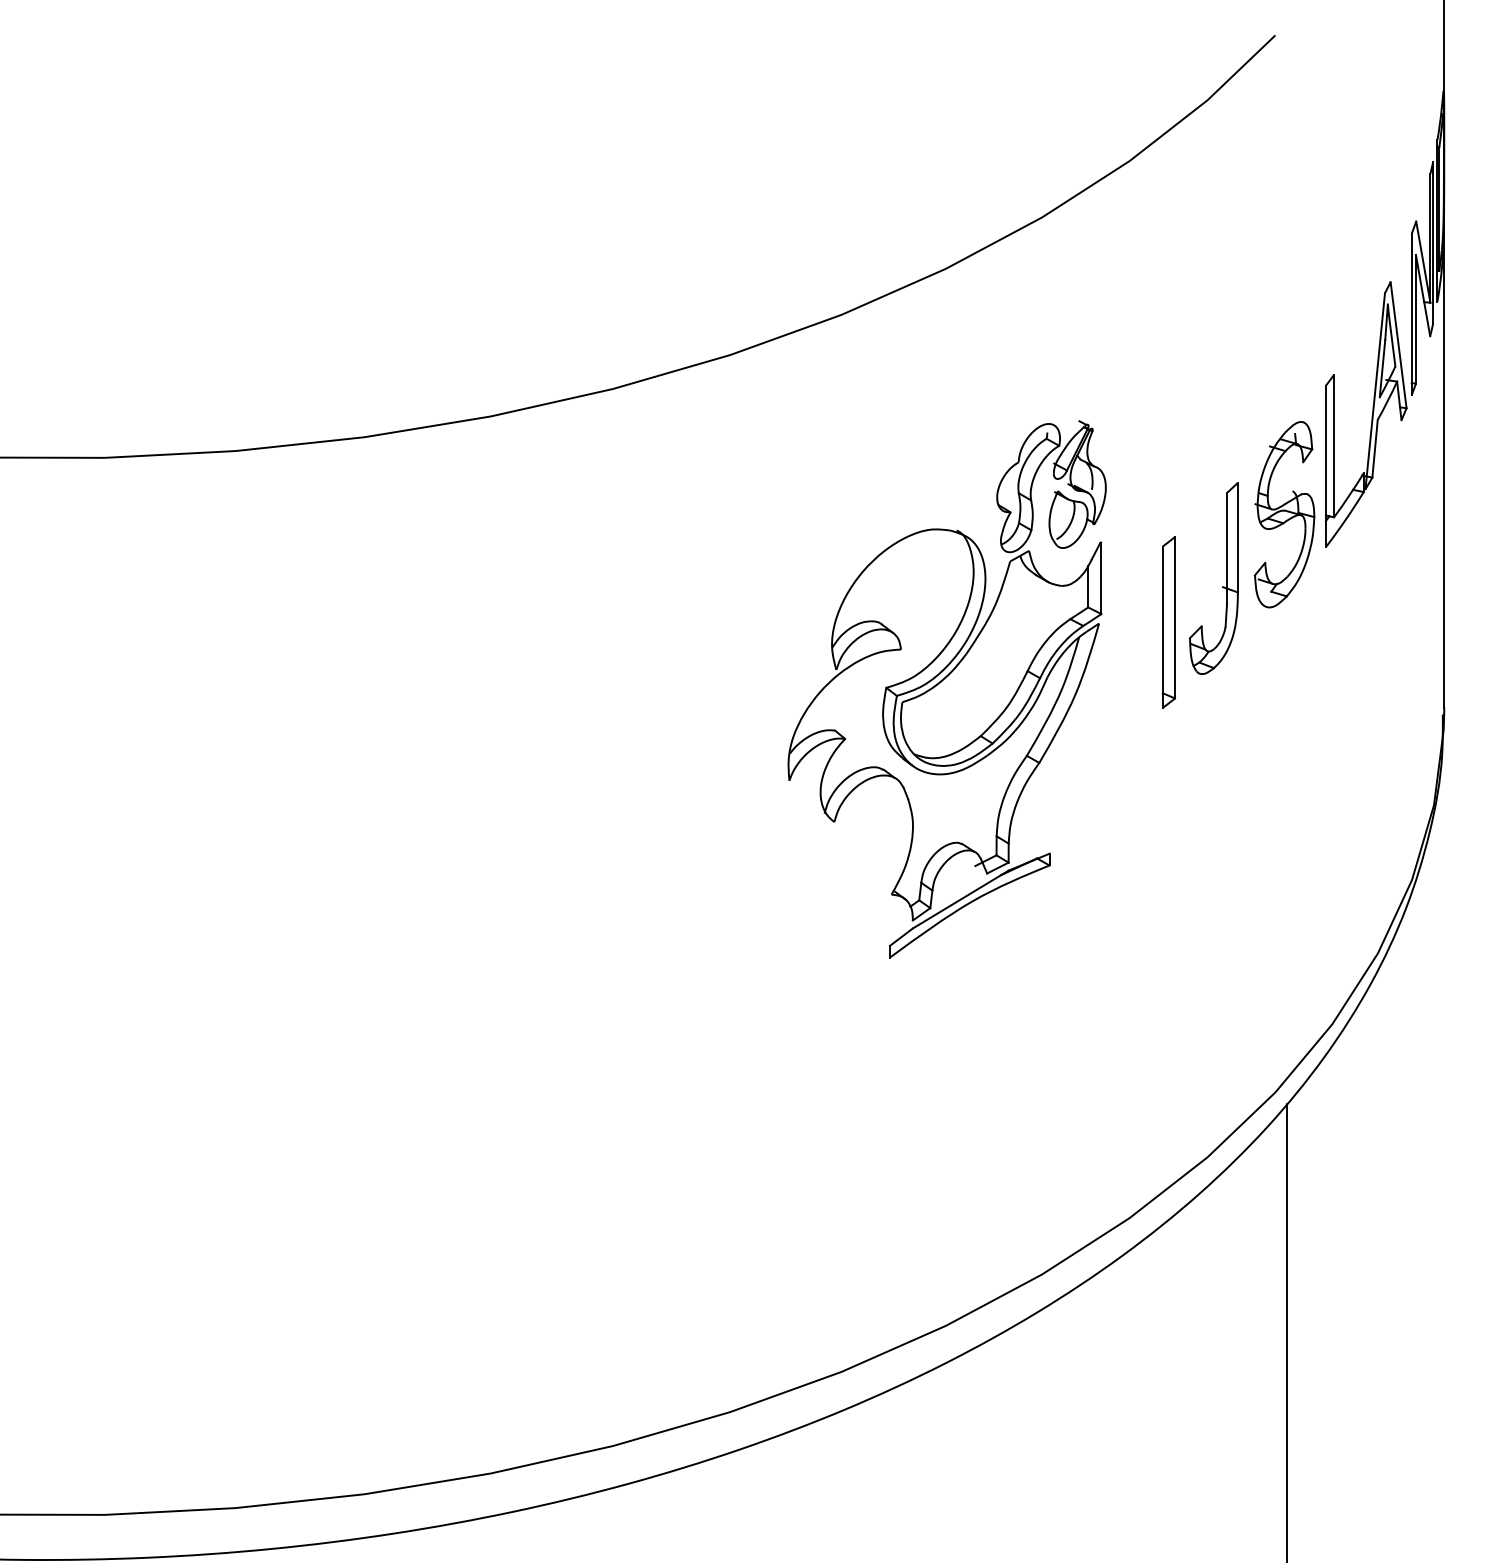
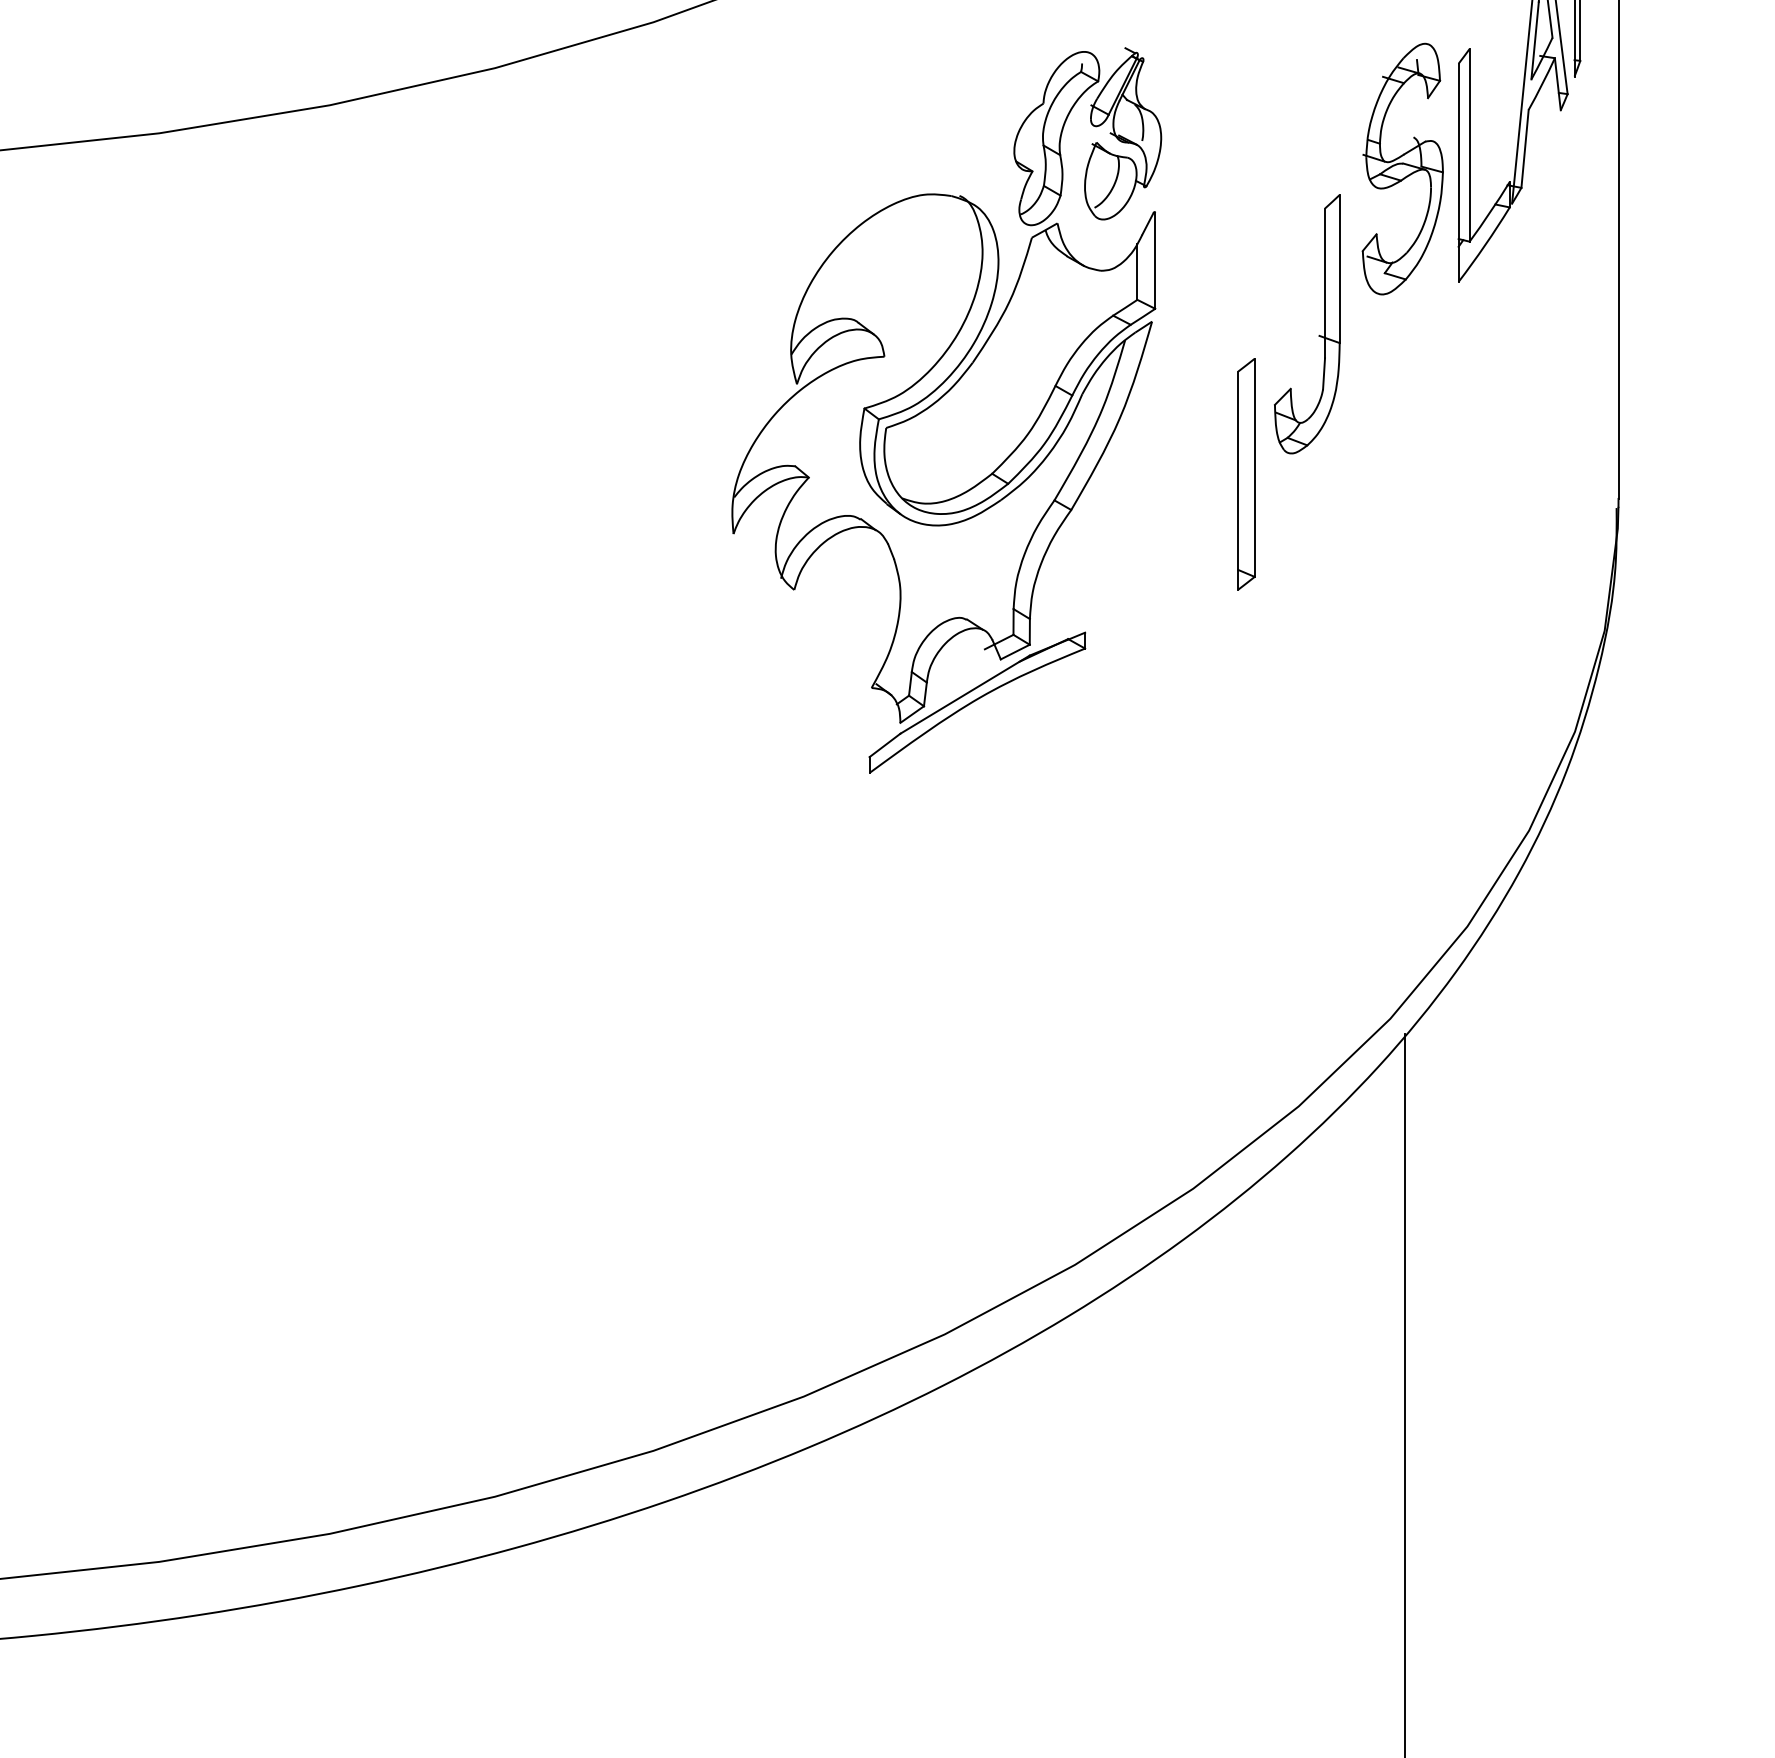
part: (1284, 514) -> (1402, 168), moved
part: (1168, 622) -> (1245, 474), moved
part: (946, 689) -> (945, 410), moved

